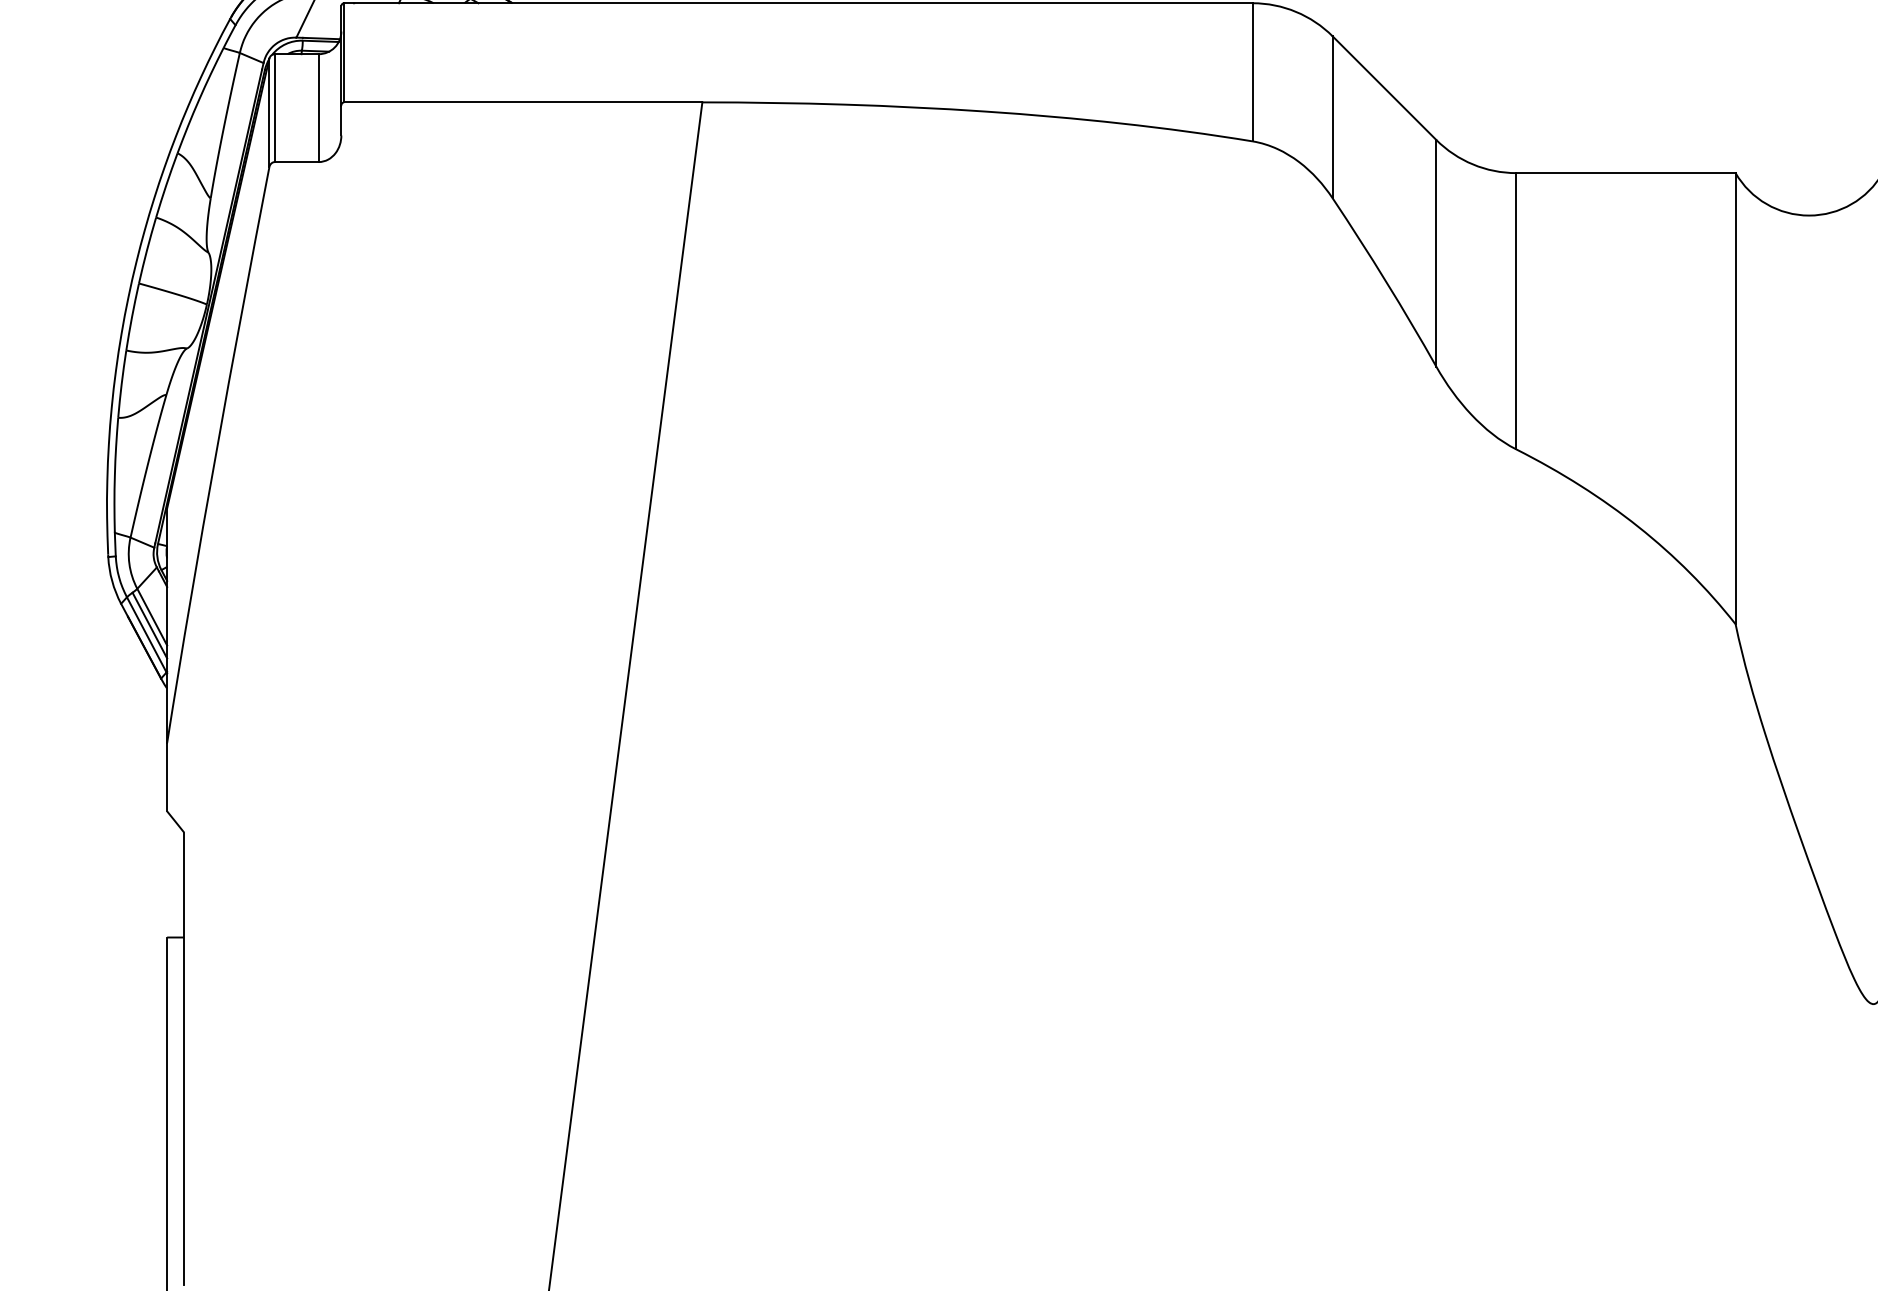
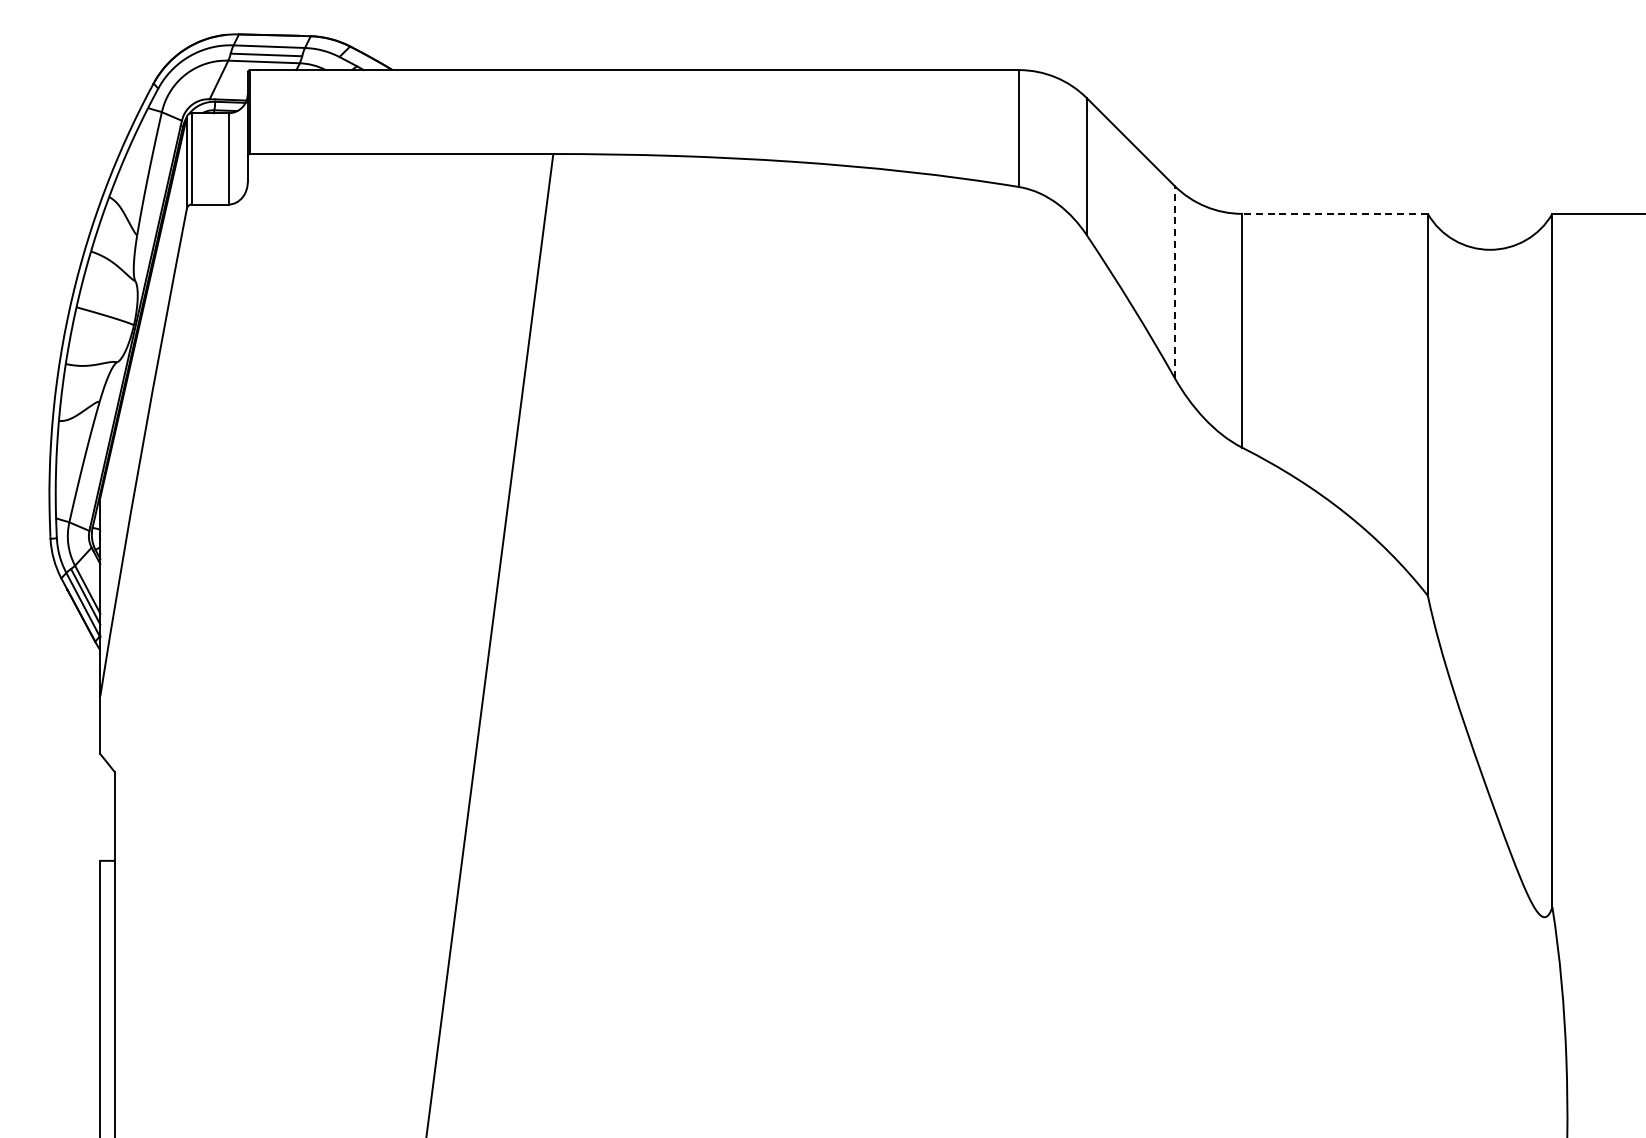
line: (1626, 172) -> (1335, 213), solid -> dashed
line: (1436, 253) -> (1174, 281), solid -> dashed

